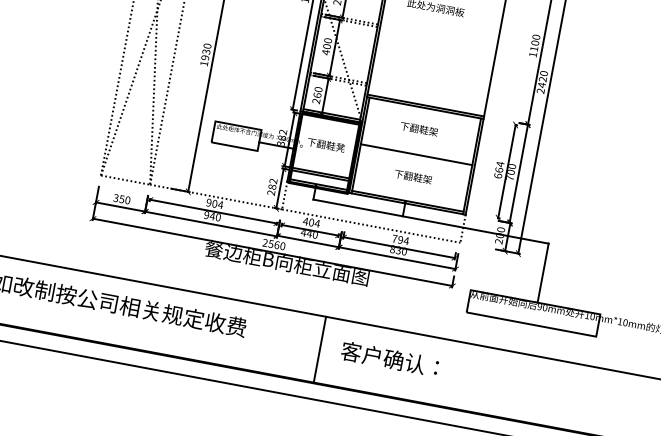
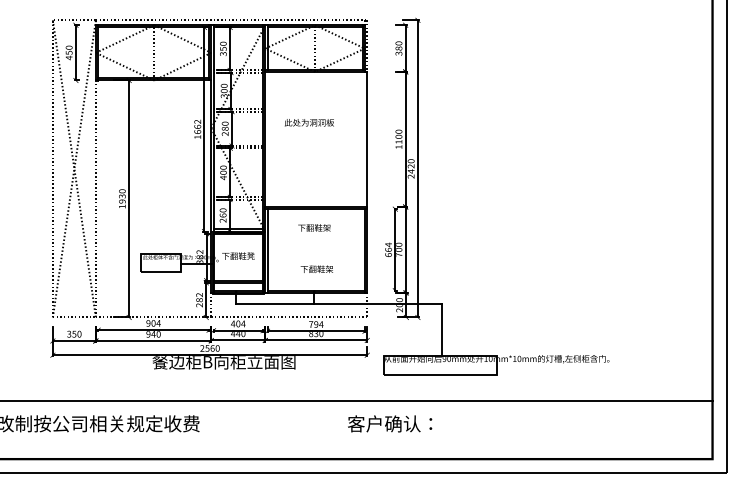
line: (416, 154) -> (316, 249), removed
line: (319, 350) -> (265, 430), removed
text: (390, 358) -> (390, 423), moved

